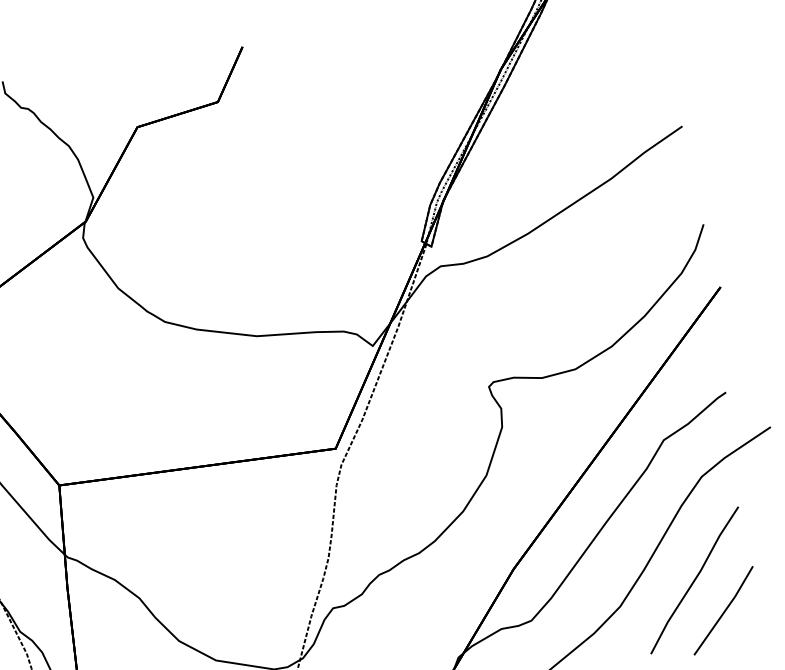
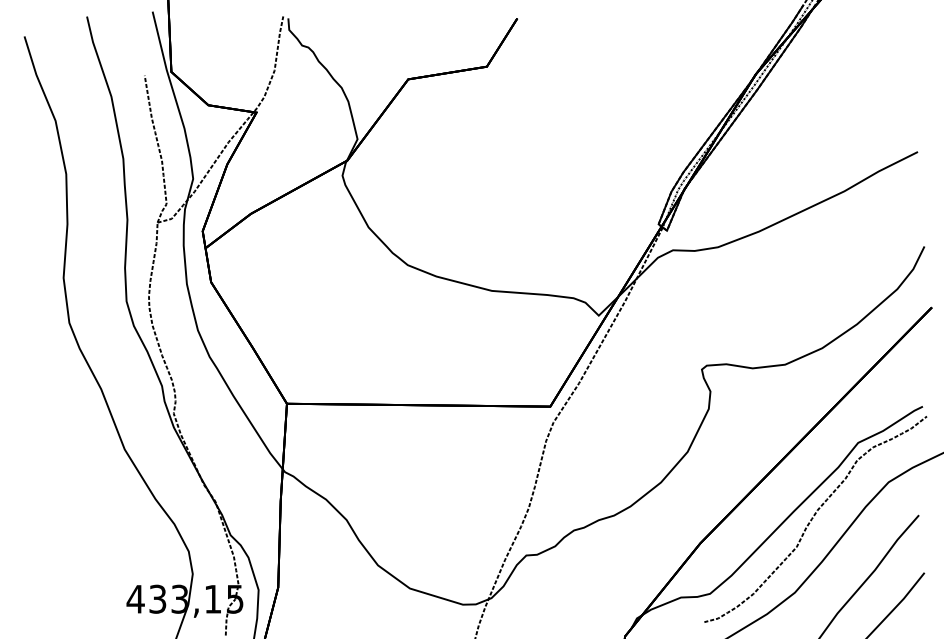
curve: (628, 526) -> (813, 518), added

